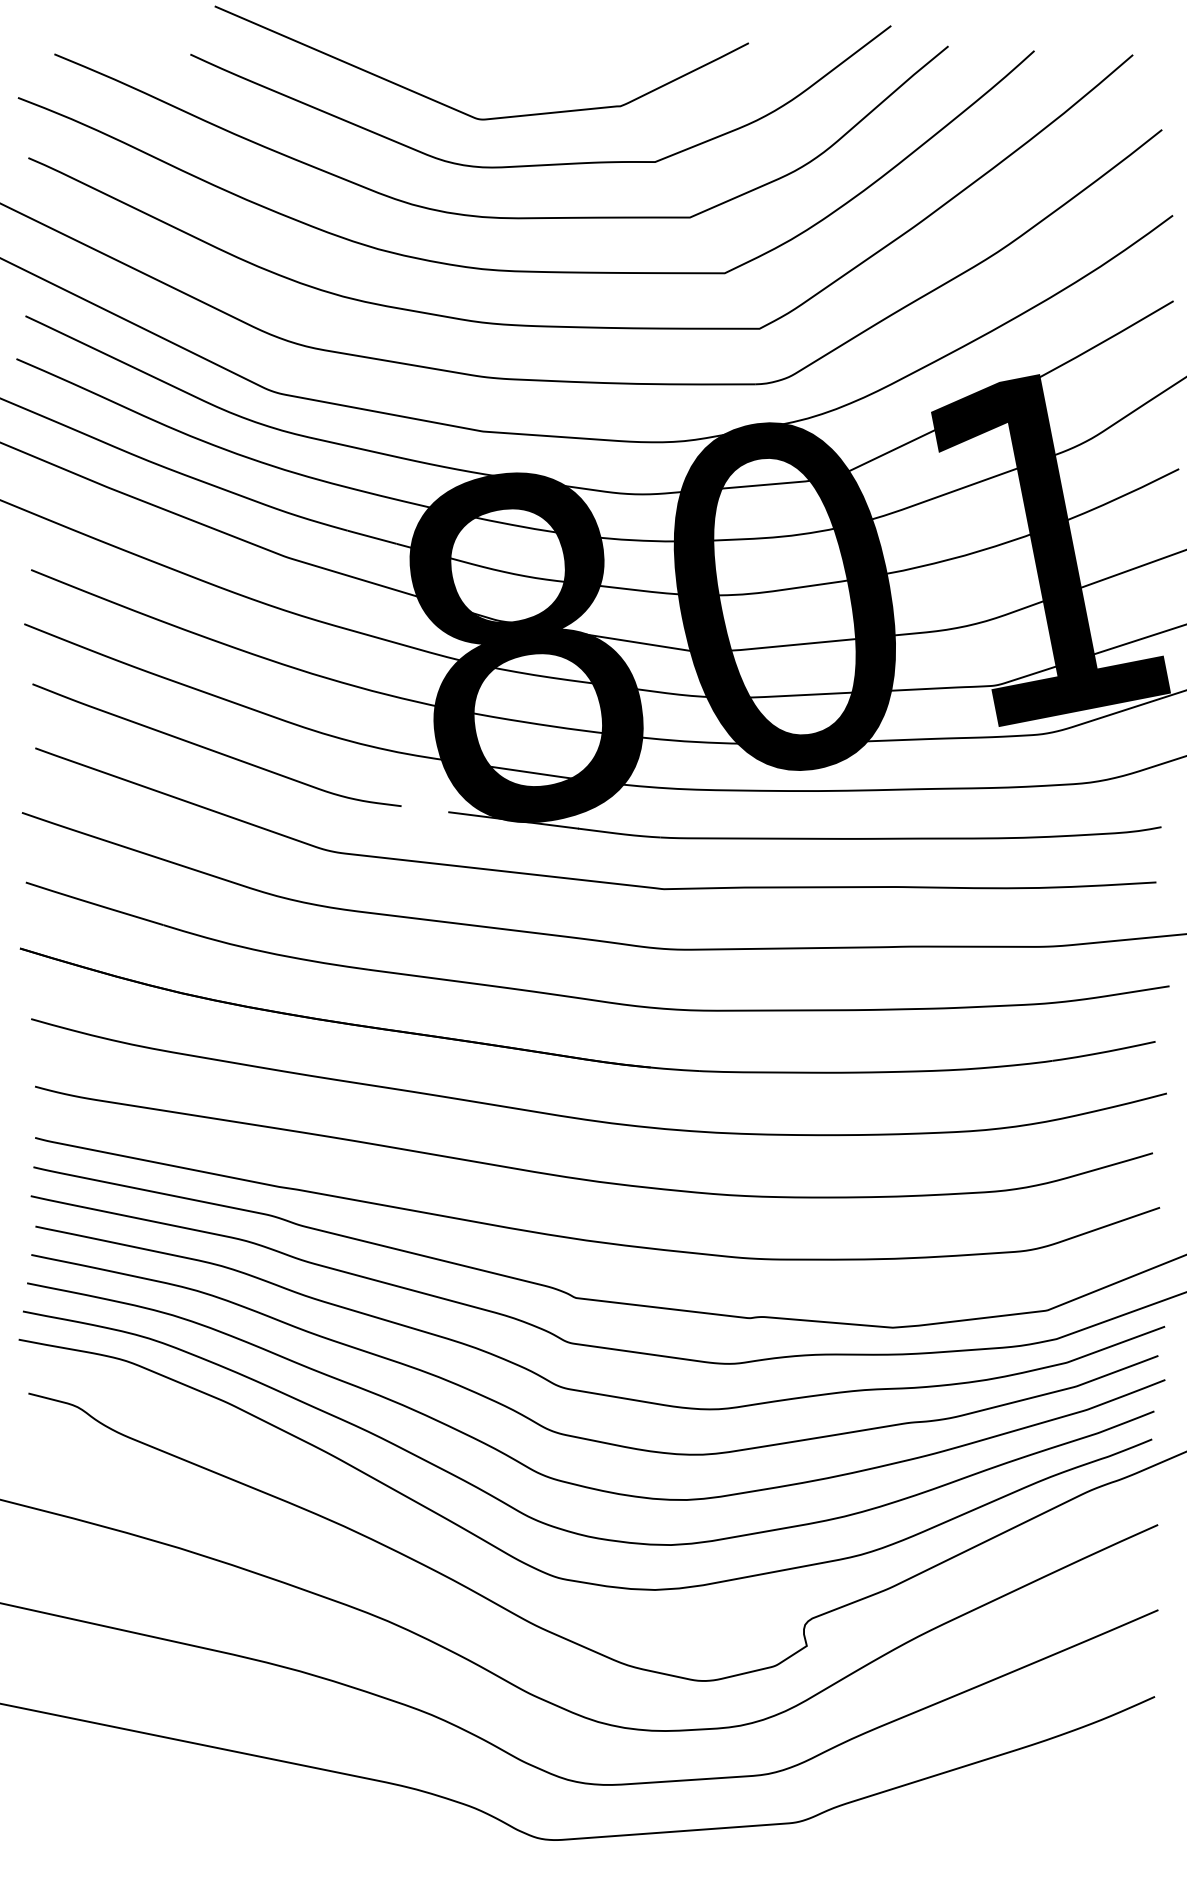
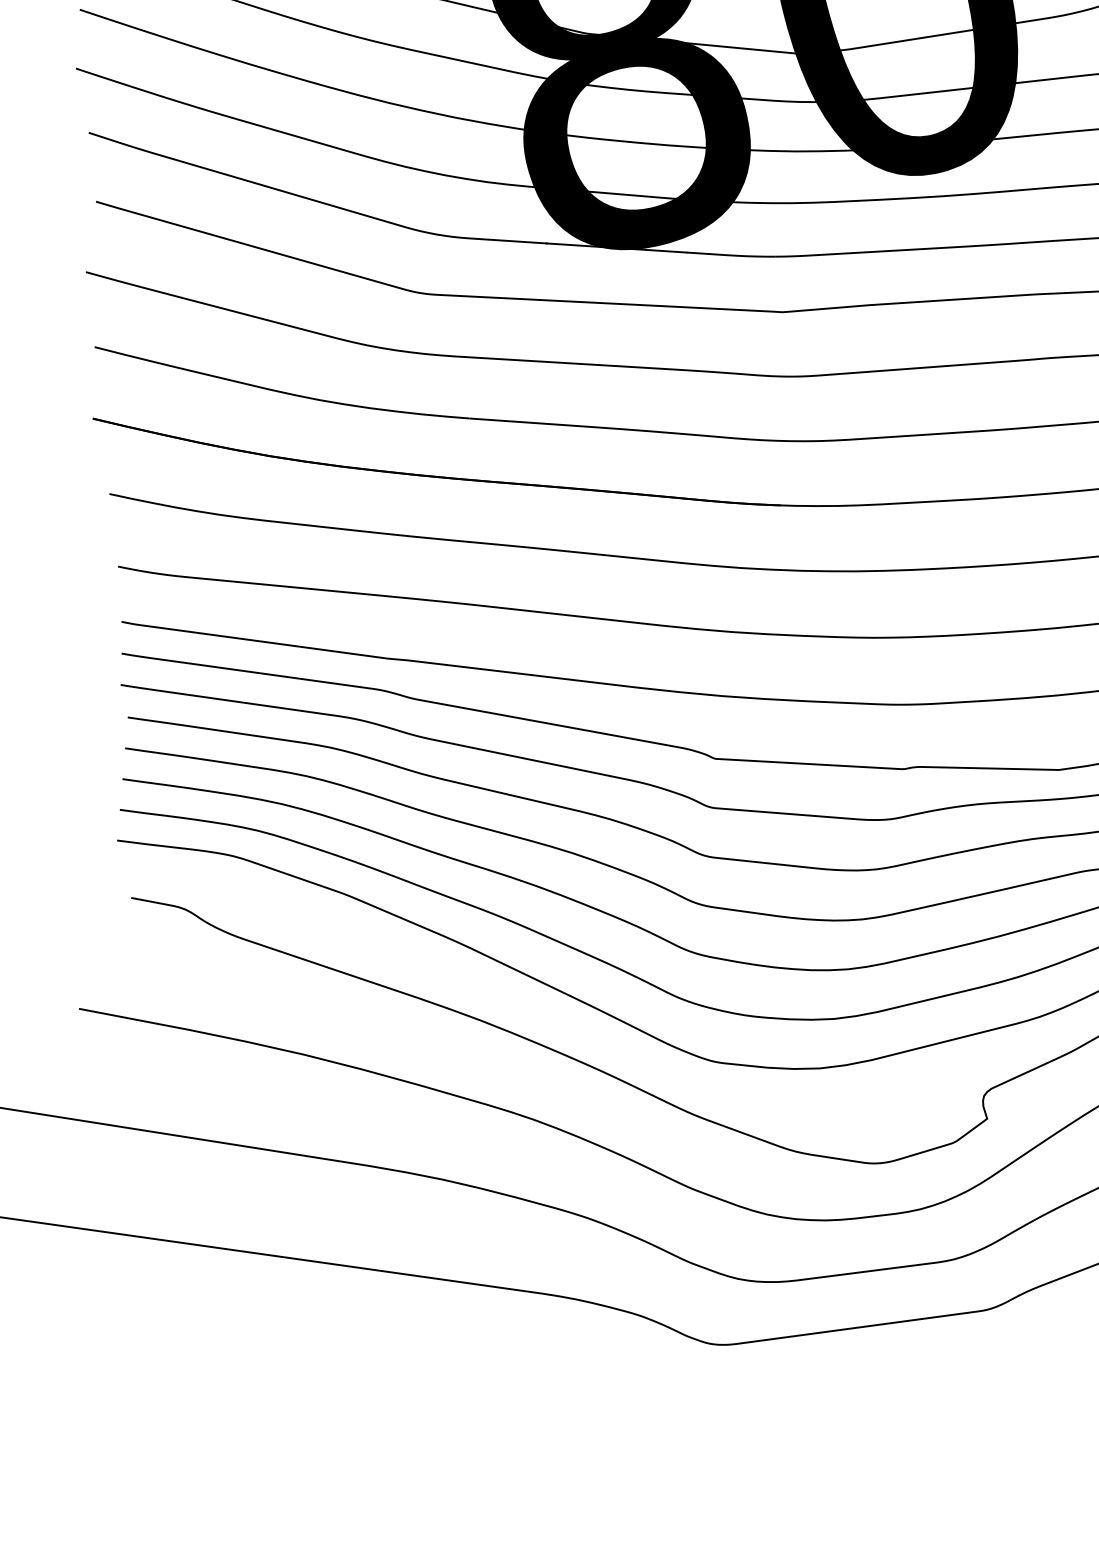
line: (425, 809) -> (520, 242), added

